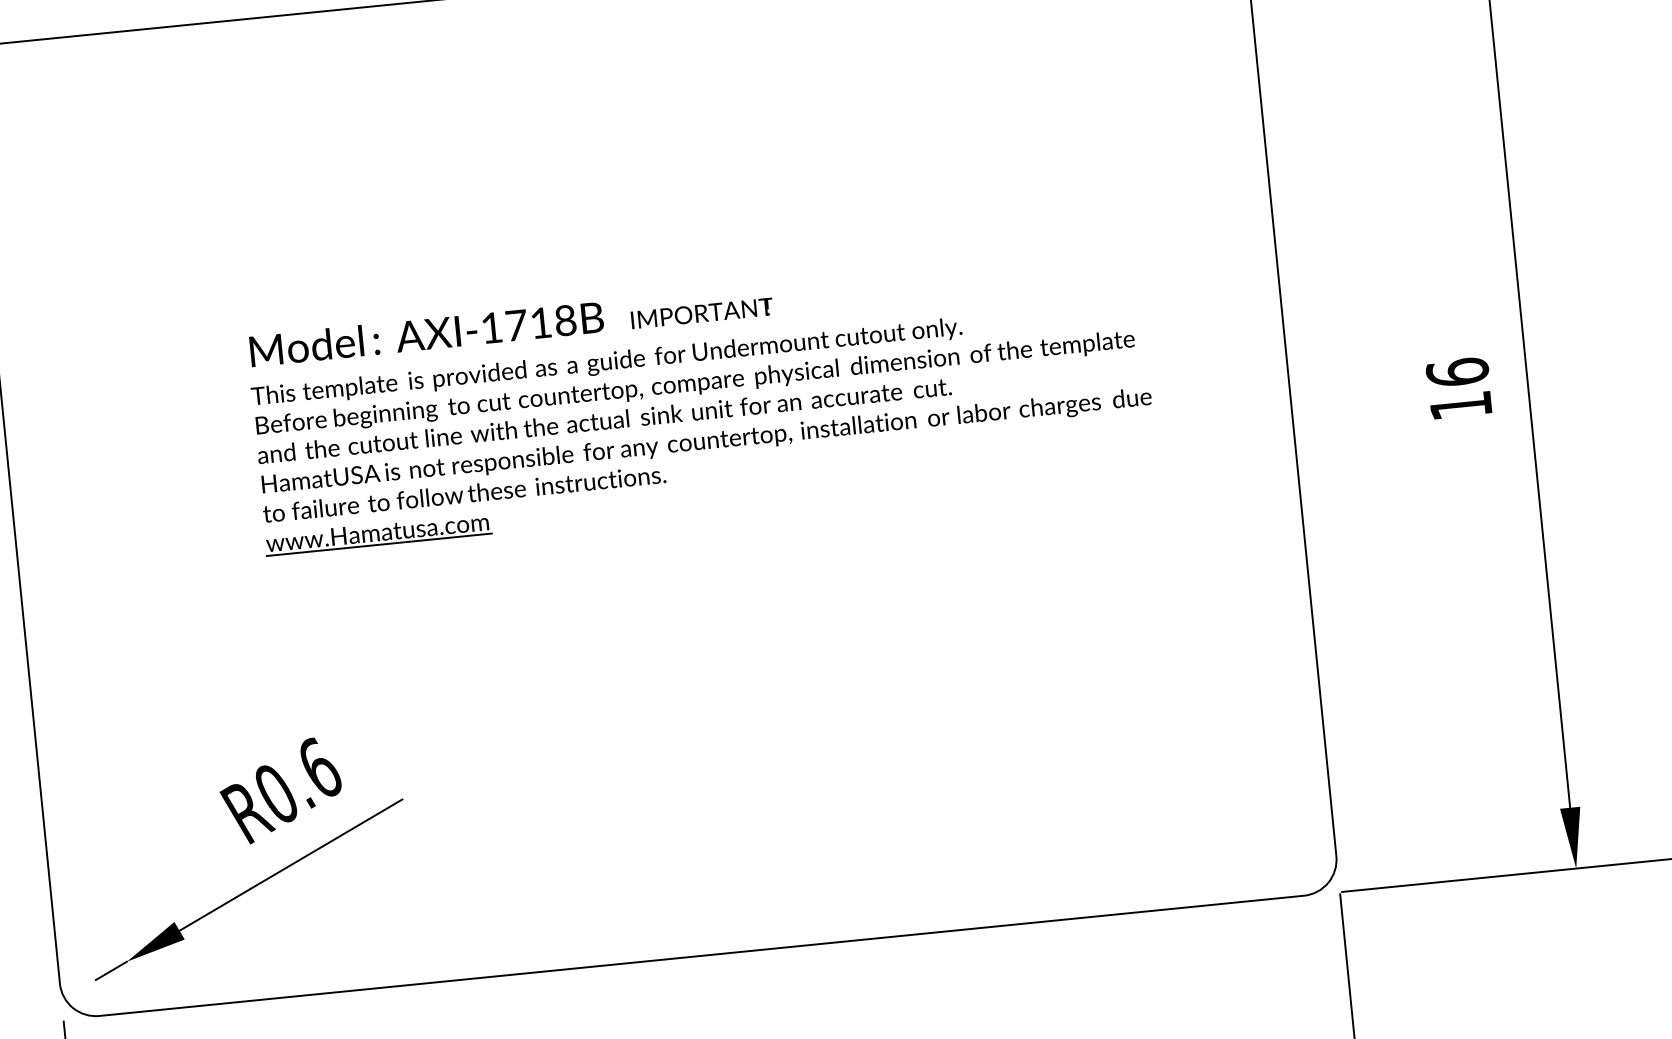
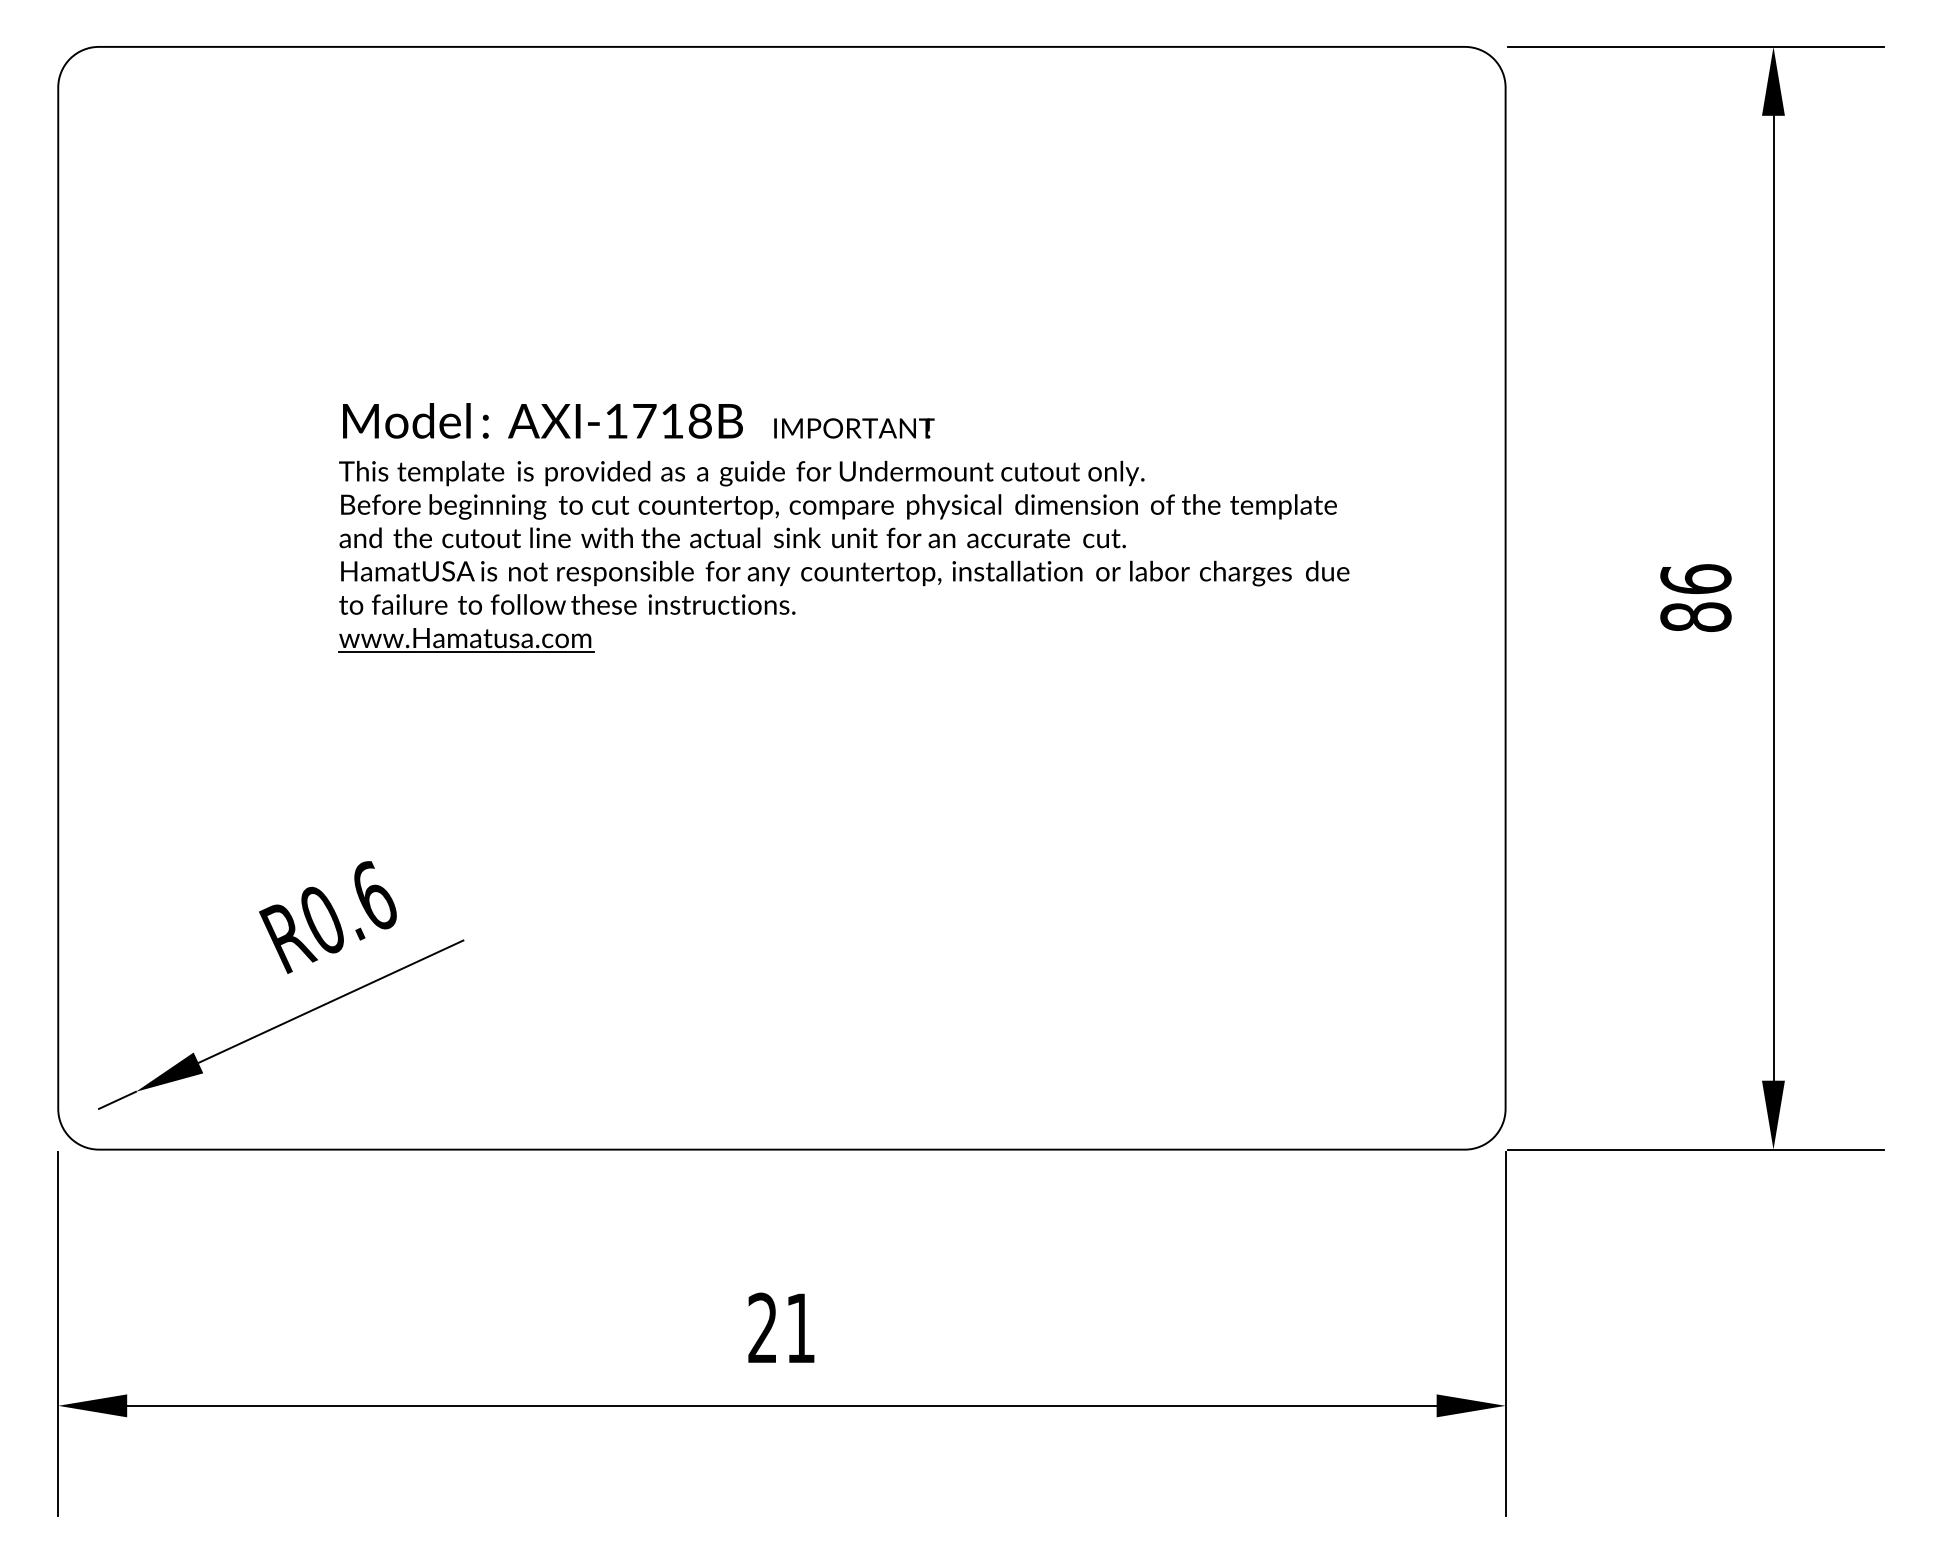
text: (1460, 405) -> (1695, 616), 16 -> 86

